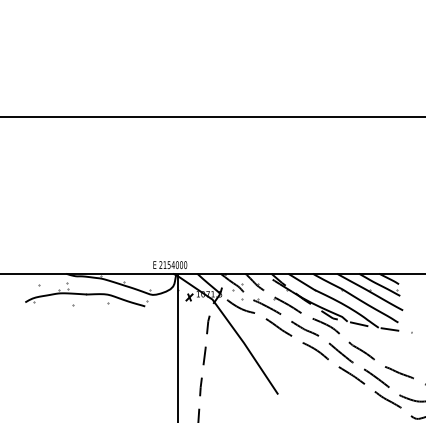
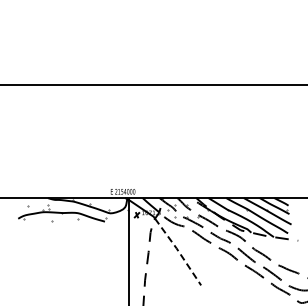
line: (246, 347) -> (178, 251), solid -> dashed

